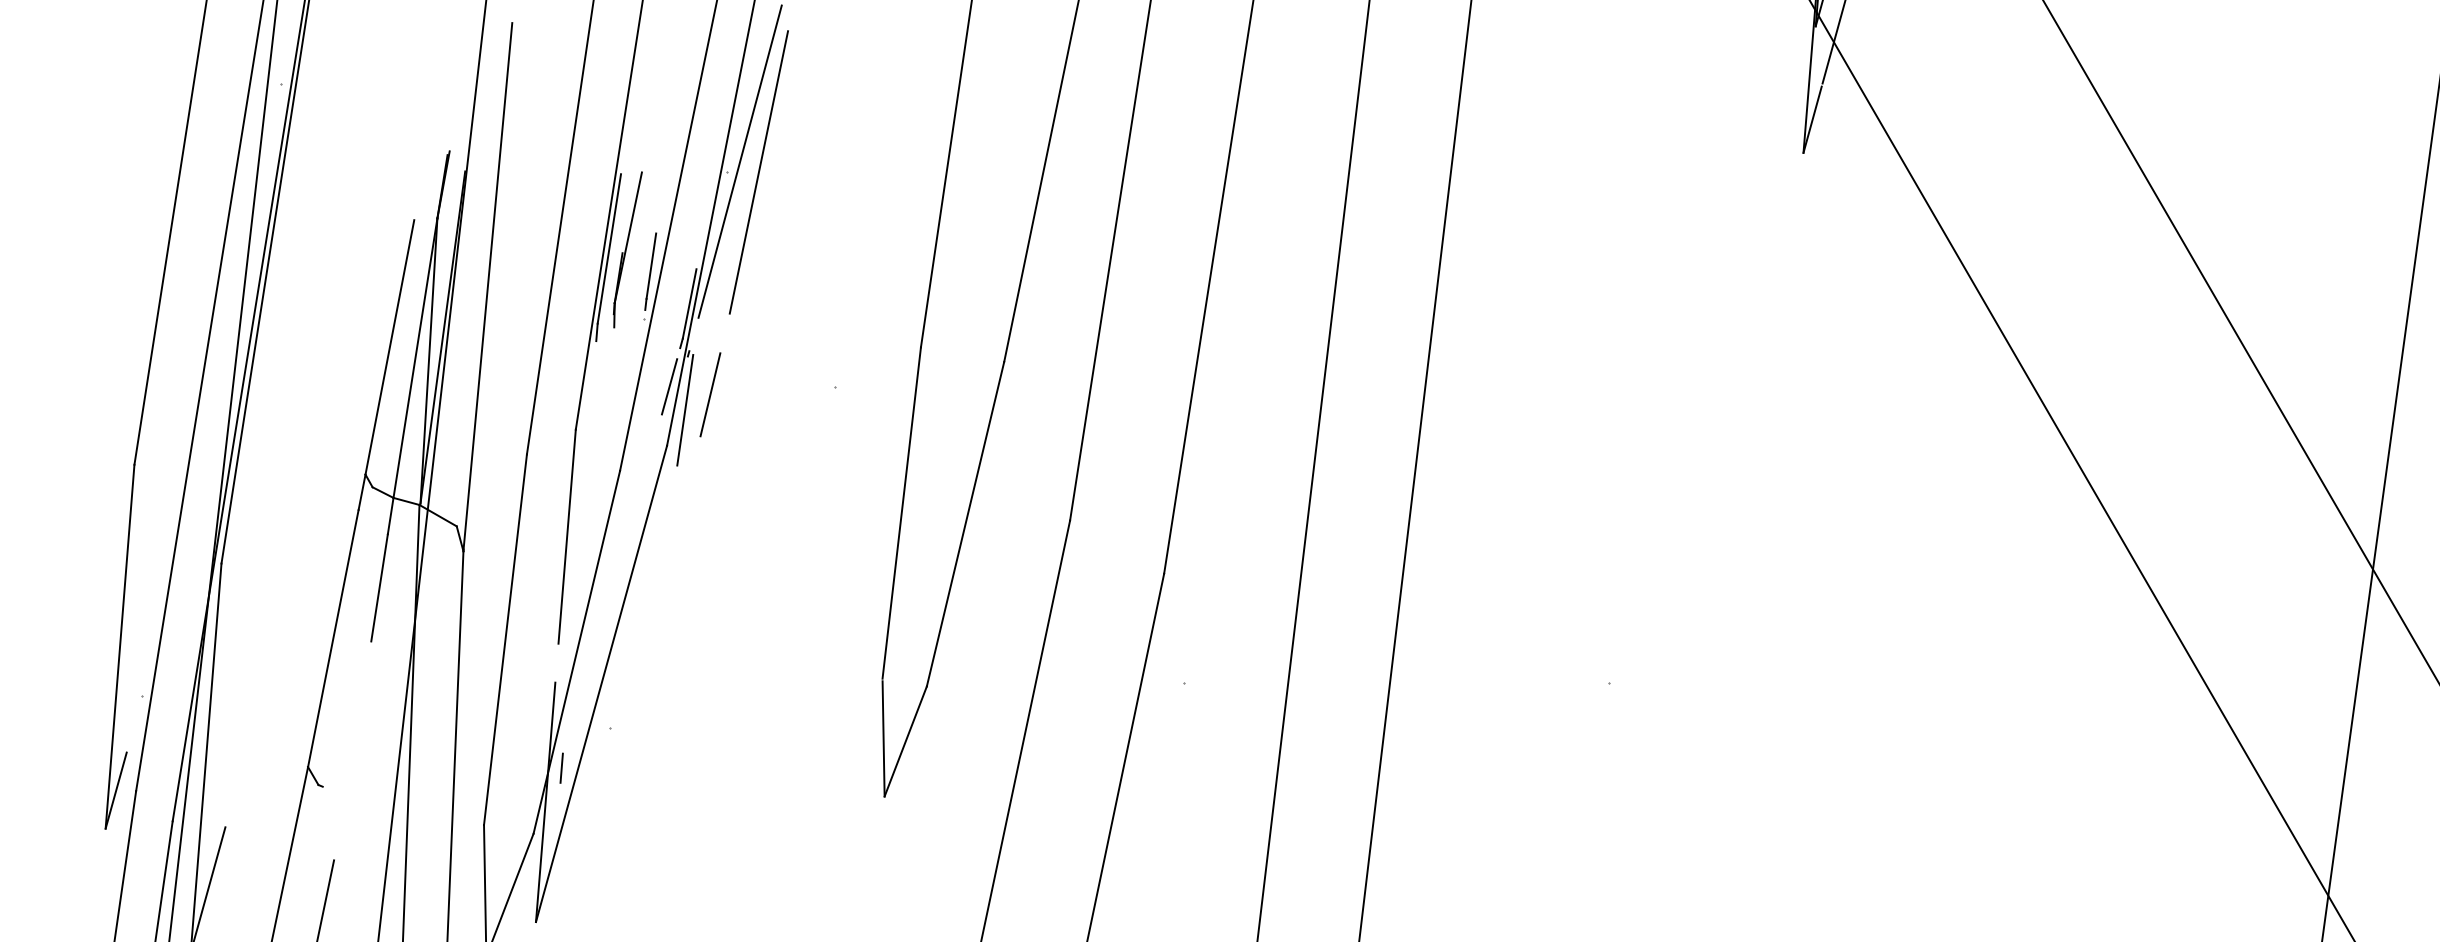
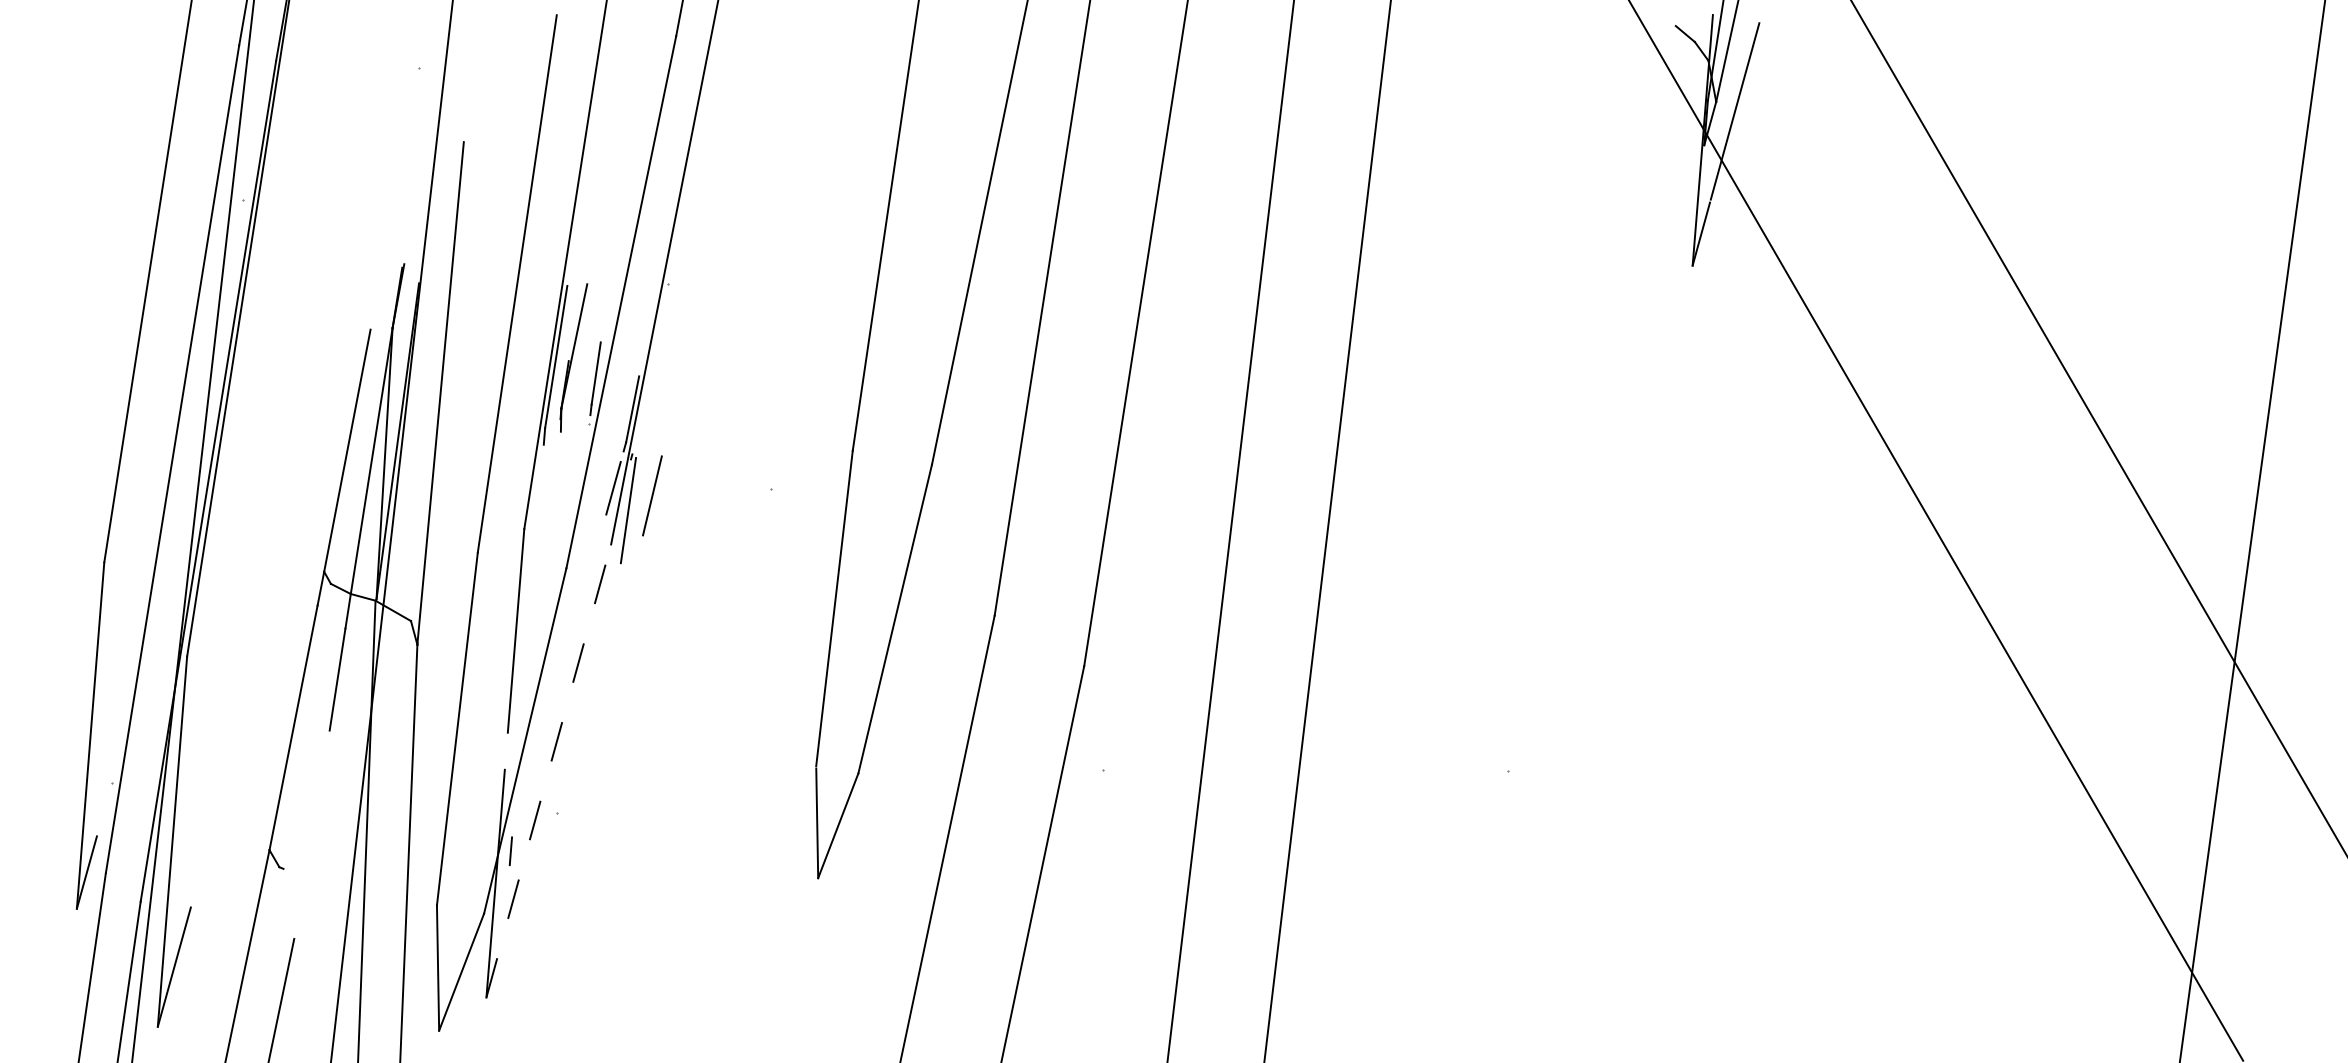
line: (739, 161) -> (680, 273), removed
line: (758, 171) -> (698, 283), removed
line: (601, 684) -> (548, 771), solid -> dashed

